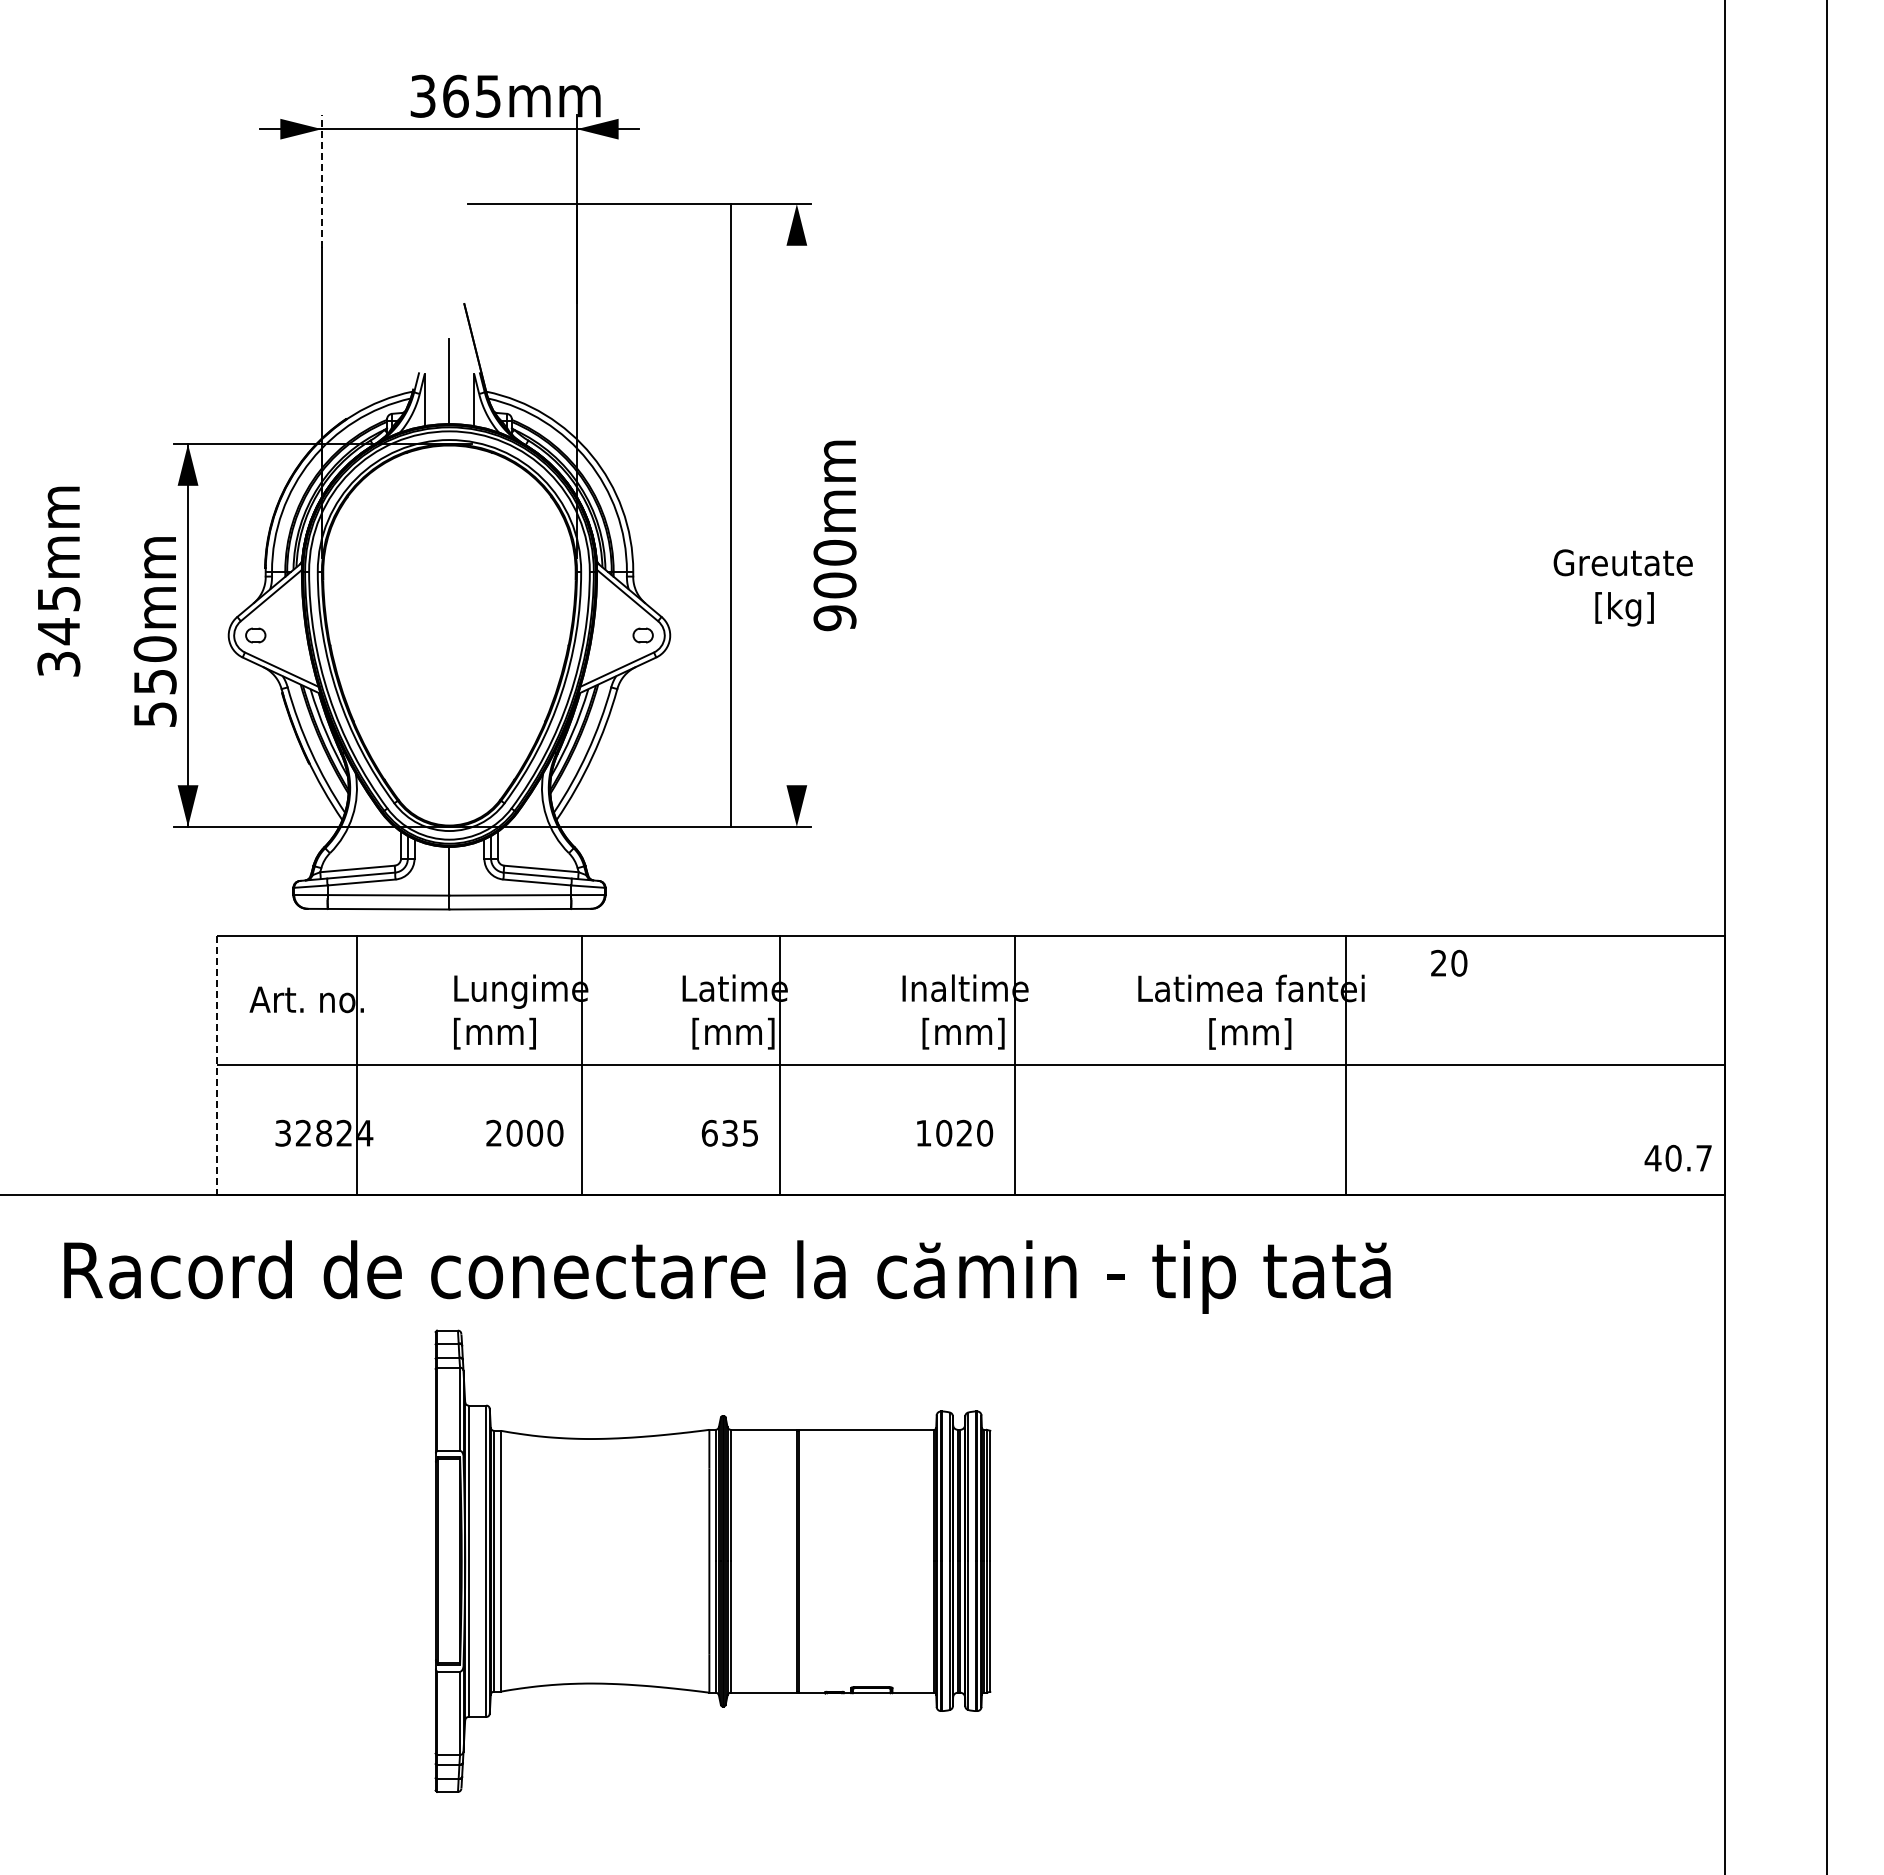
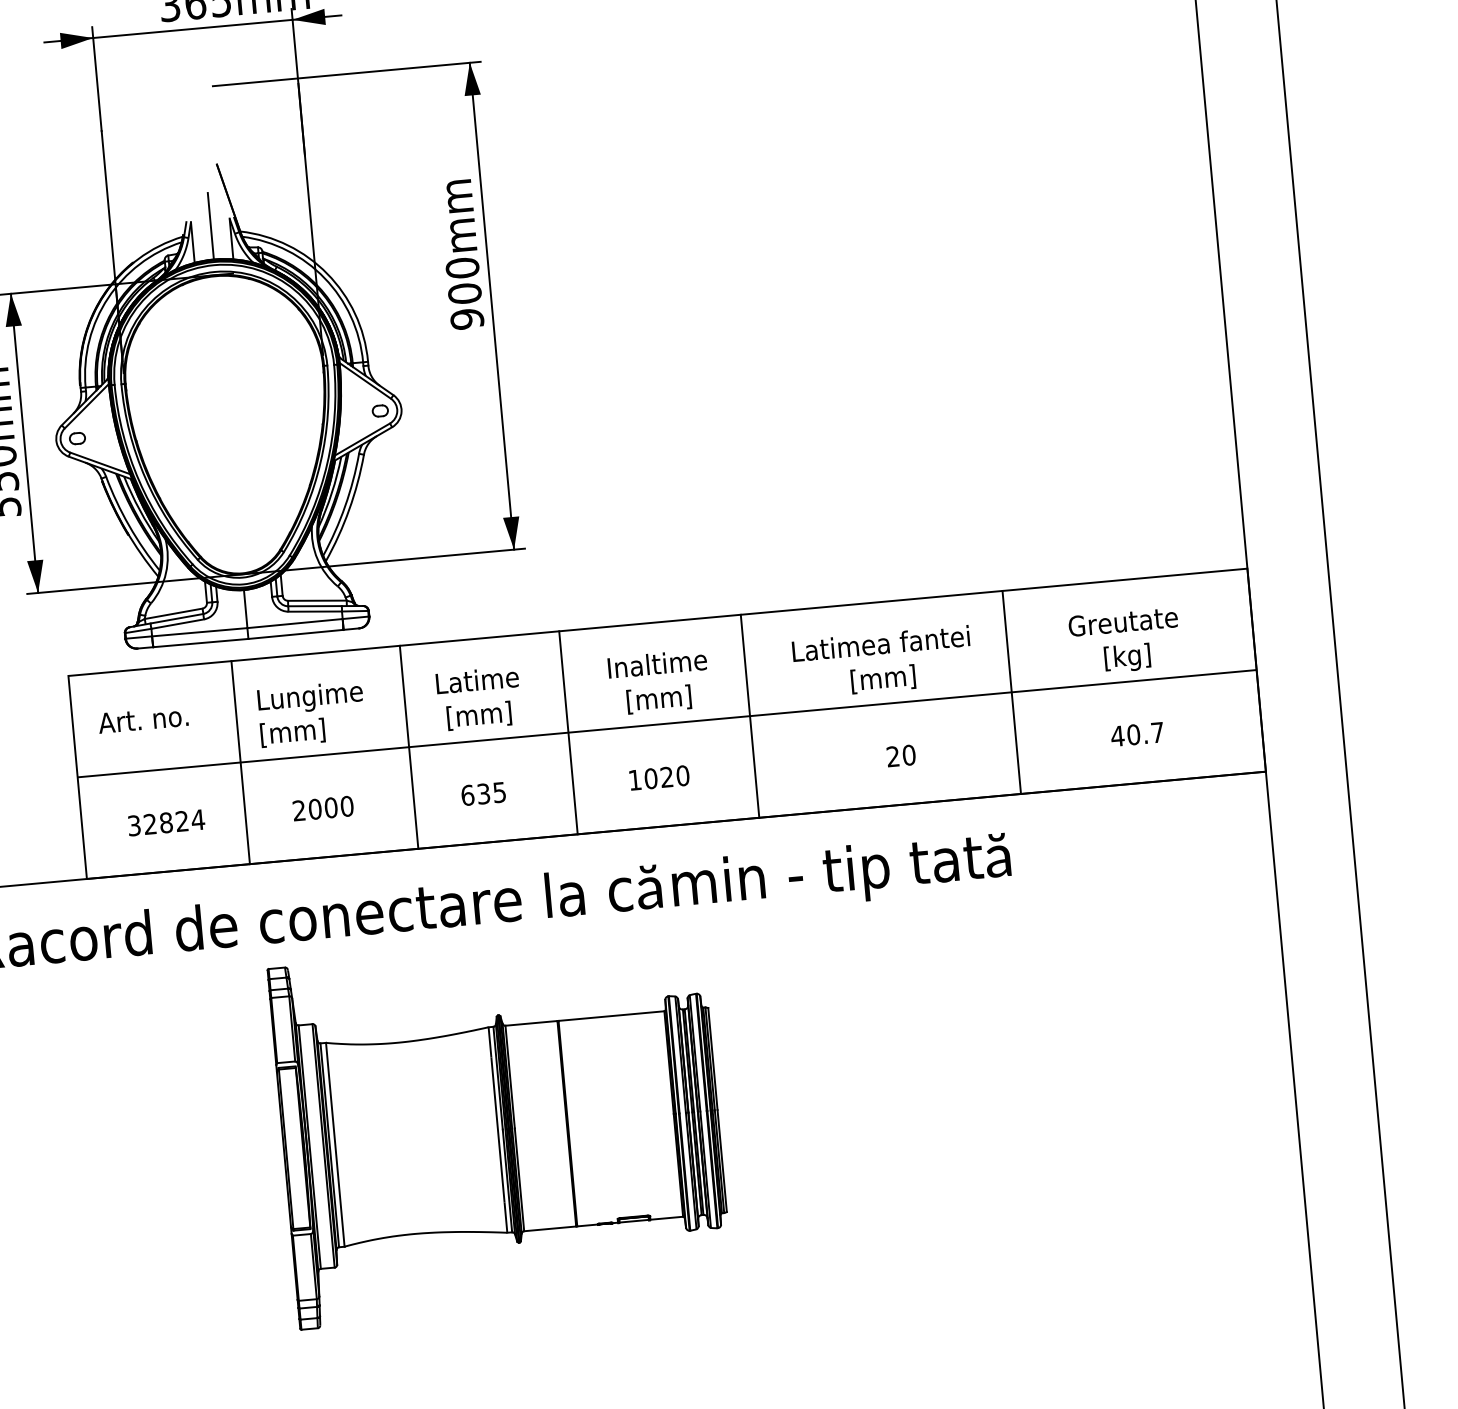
line: (321, 181) -> (96, 78), dashed -> solid
line: (730, 515) -> (491, 306), moved
text: (834, 535) -> (460, 254), moved
text: (1622, 587) -> (1124, 641), moved
text: (1449, 962) -> (901, 755), moved
line: (216, 1065) -> (77, 777), dashed -> solid
line: (357, 1065) -> (240, 762), moved
line: (581, 1065) -> (408, 747), moved
line: (779, 1065) -> (568, 732), moved
line: (1014, 1065) -> (749, 716), moved
line: (1345, 1065) -> (1011, 692), moved
text: (1677, 1157) -> (1136, 733), moved

